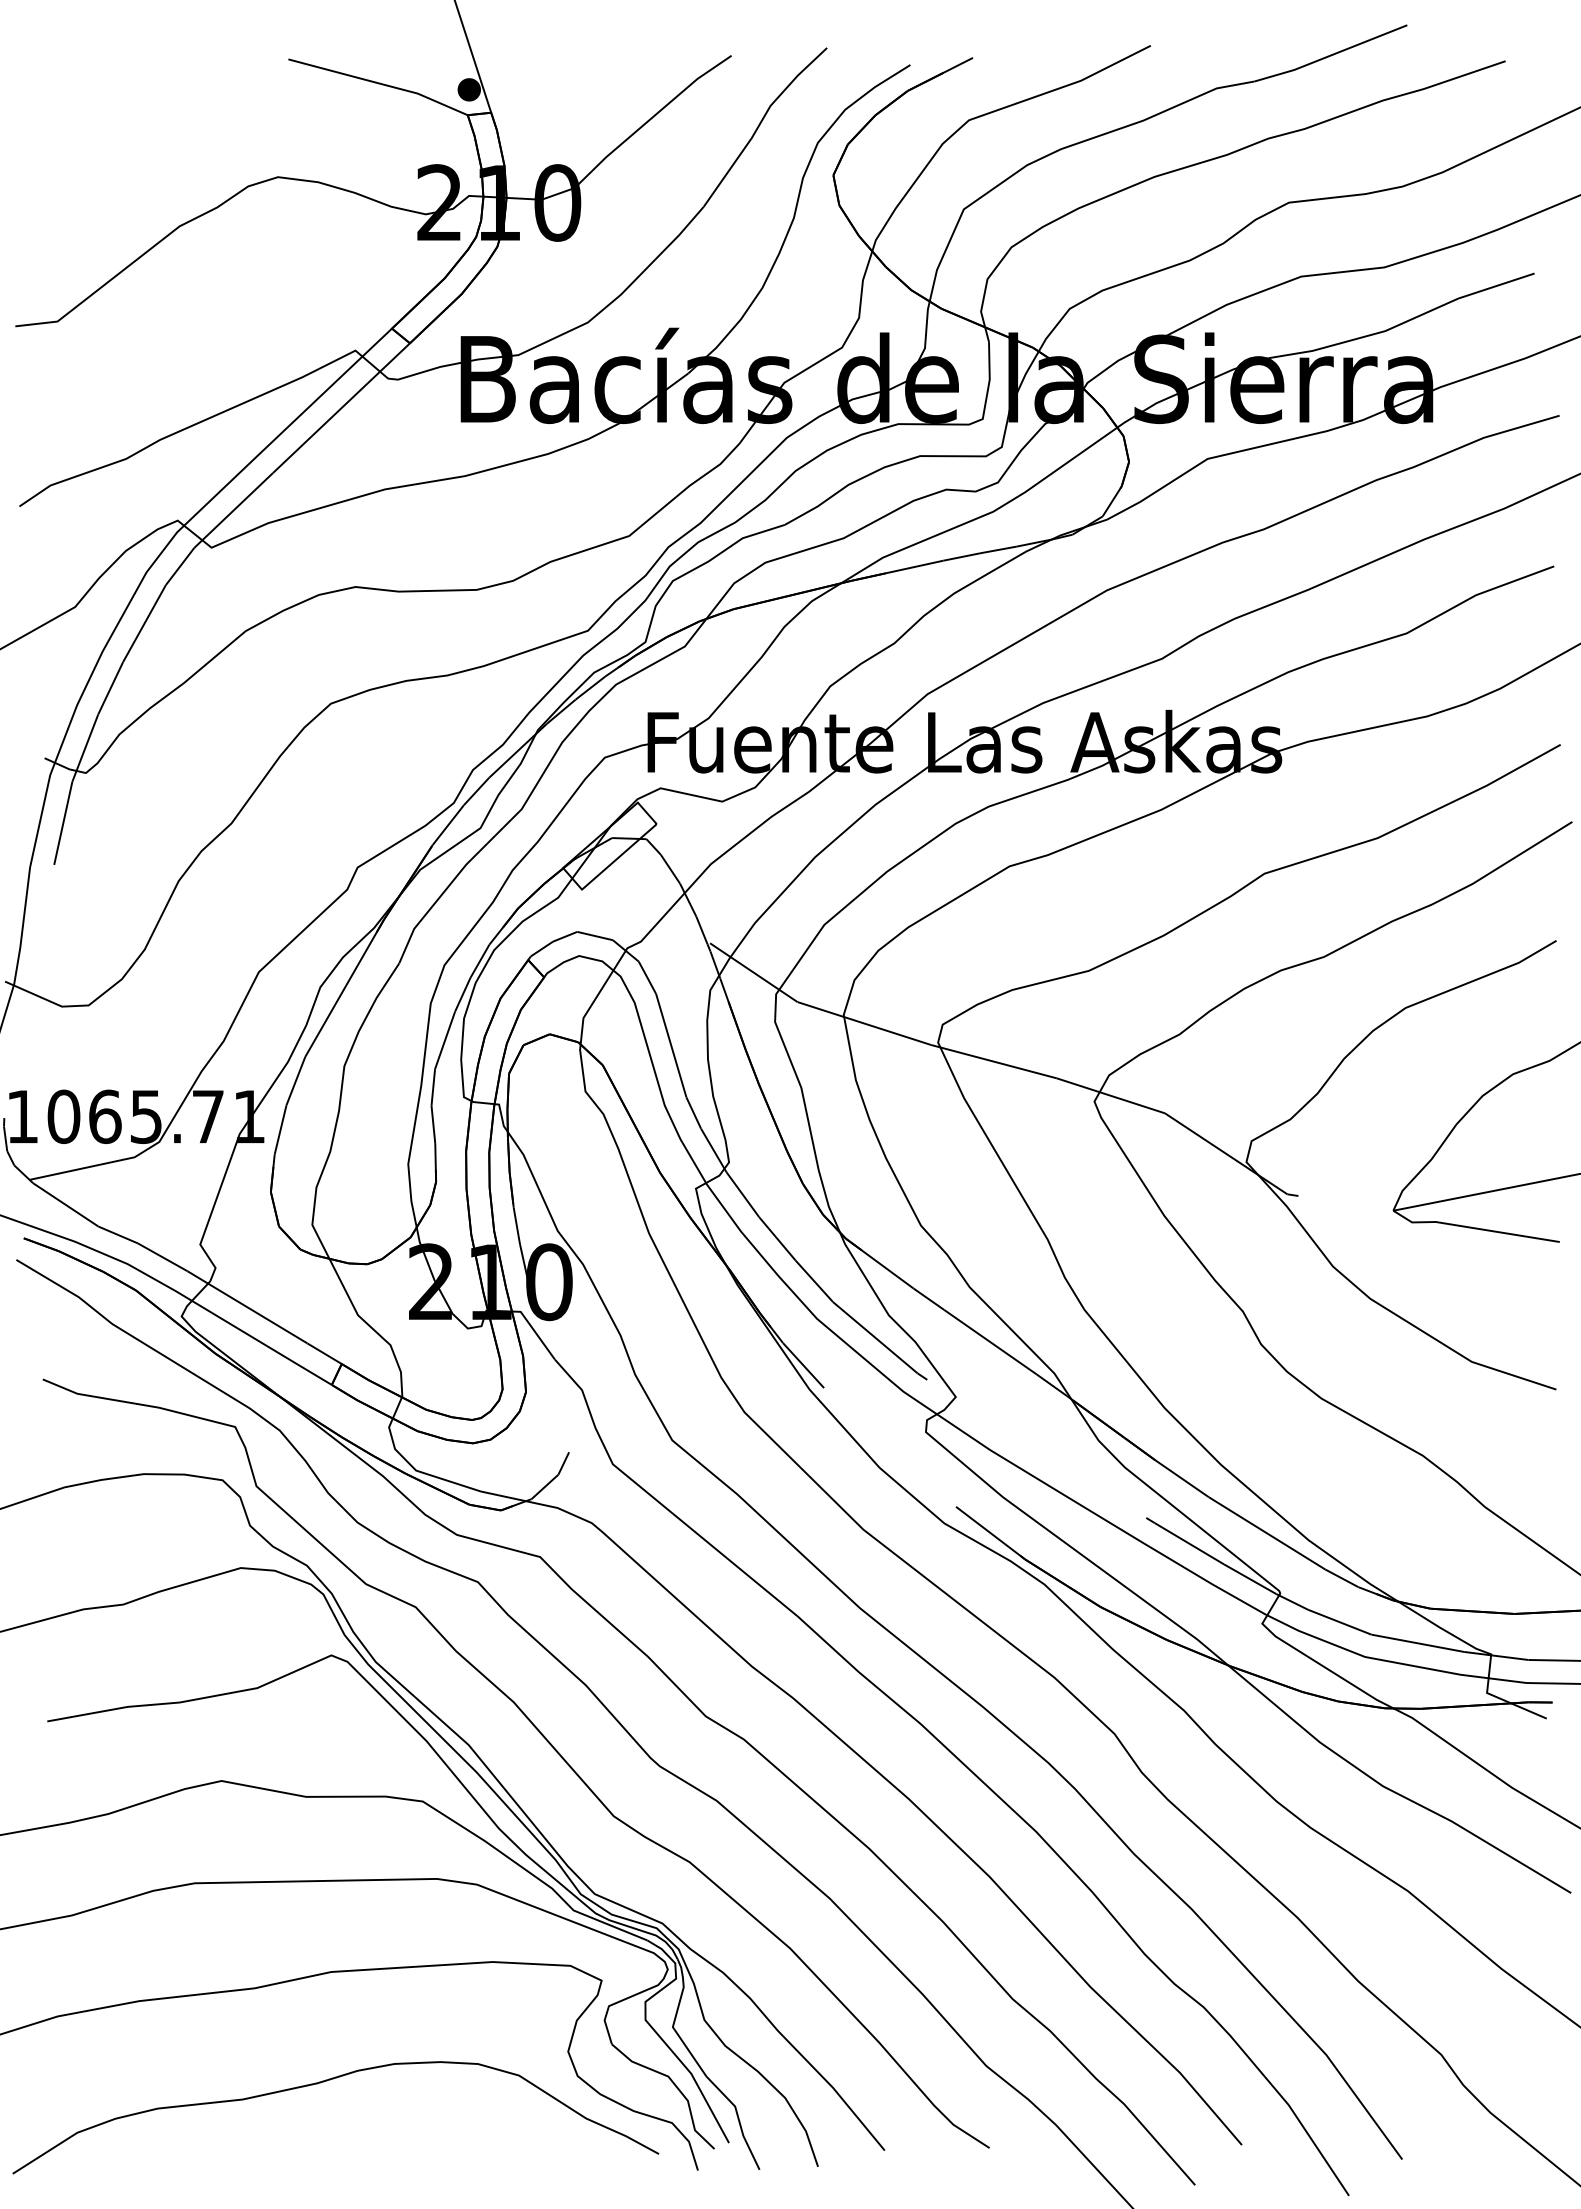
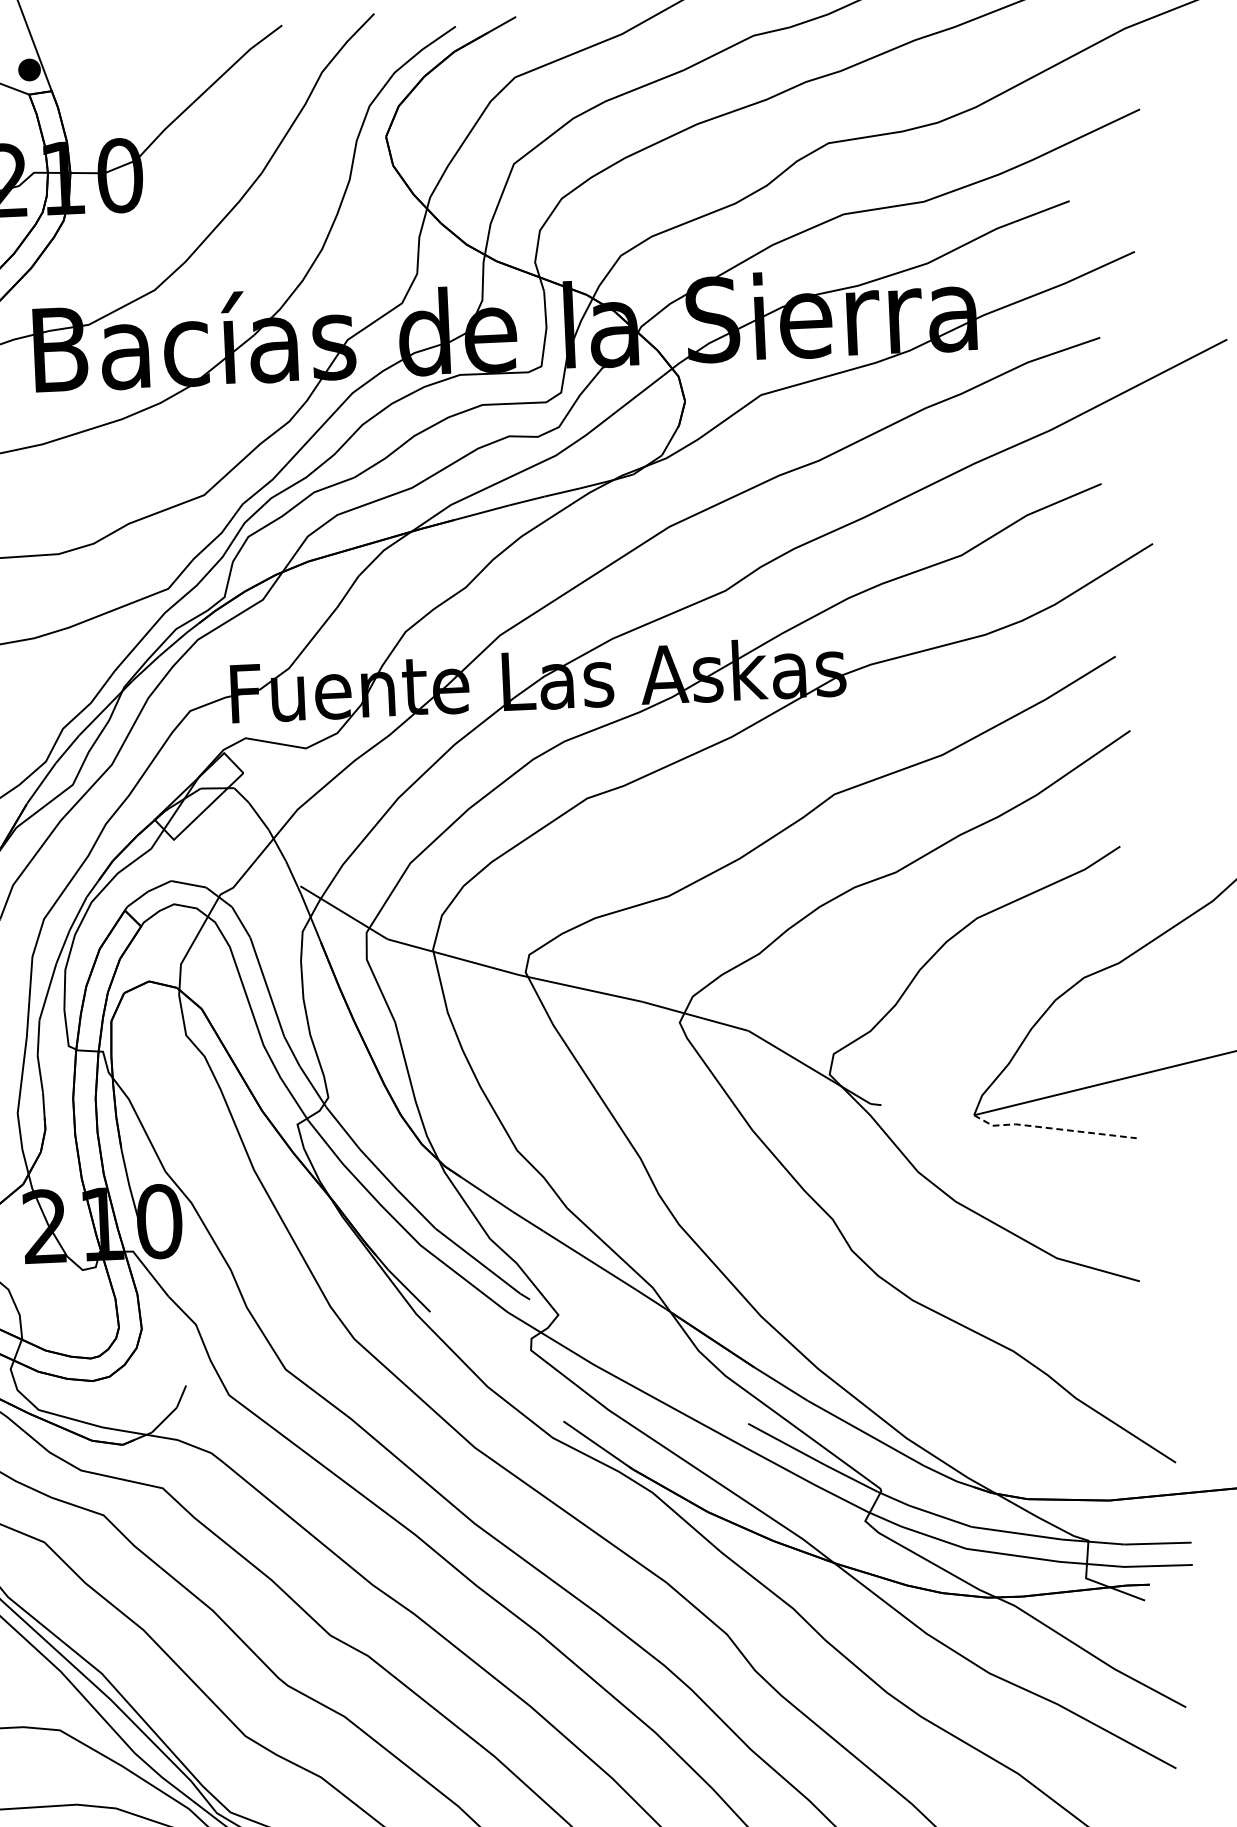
line: (1474, 1228) -> (1053, 1128), solid -> dashed

